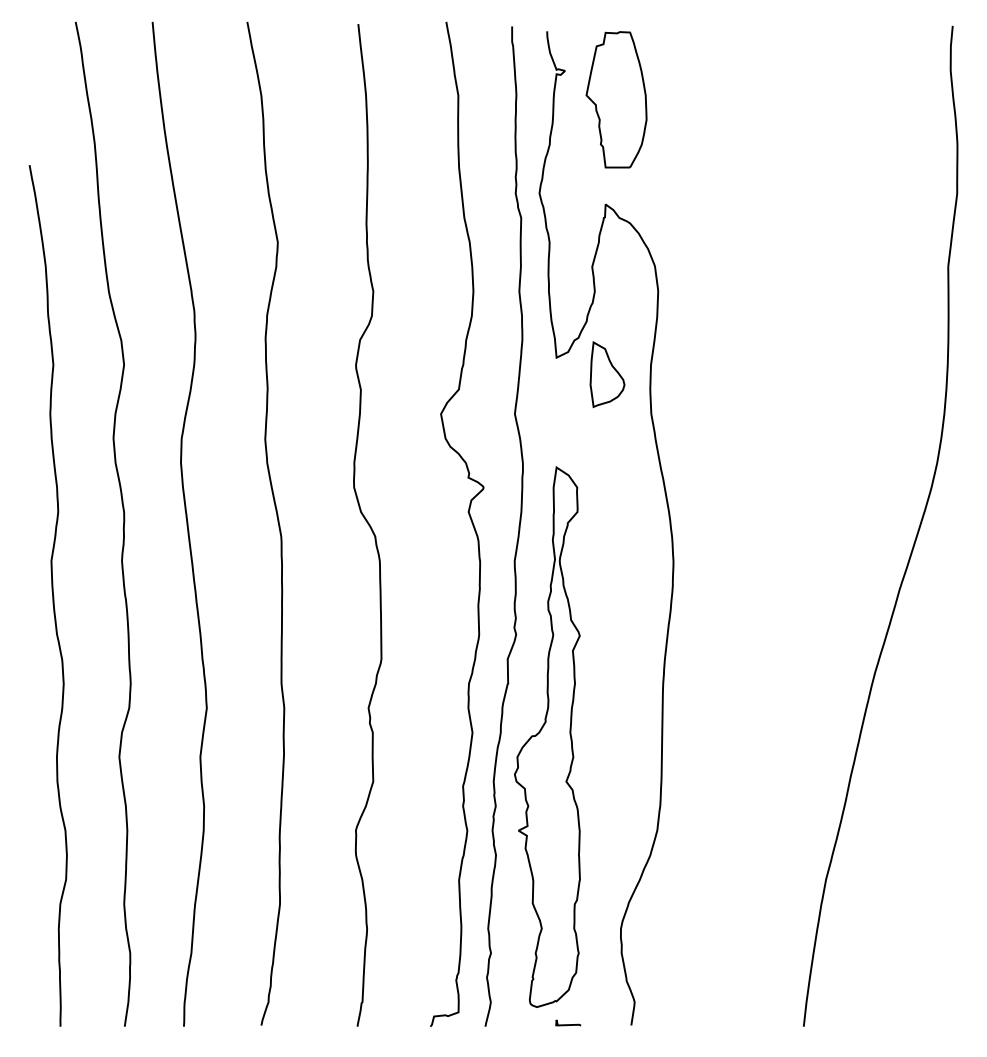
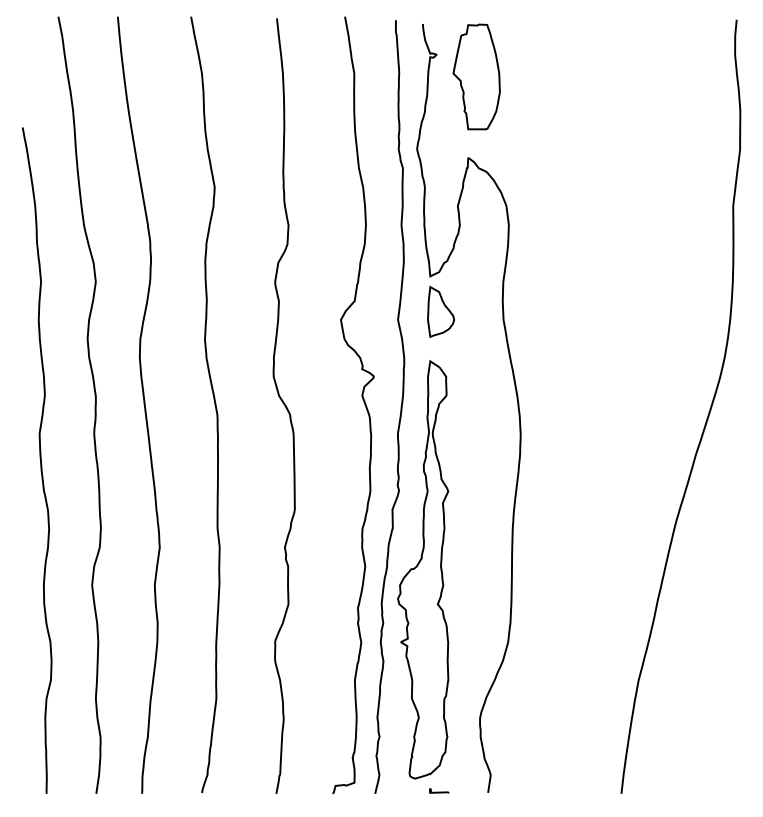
part: (607, 374) -> (441, 311), moved

